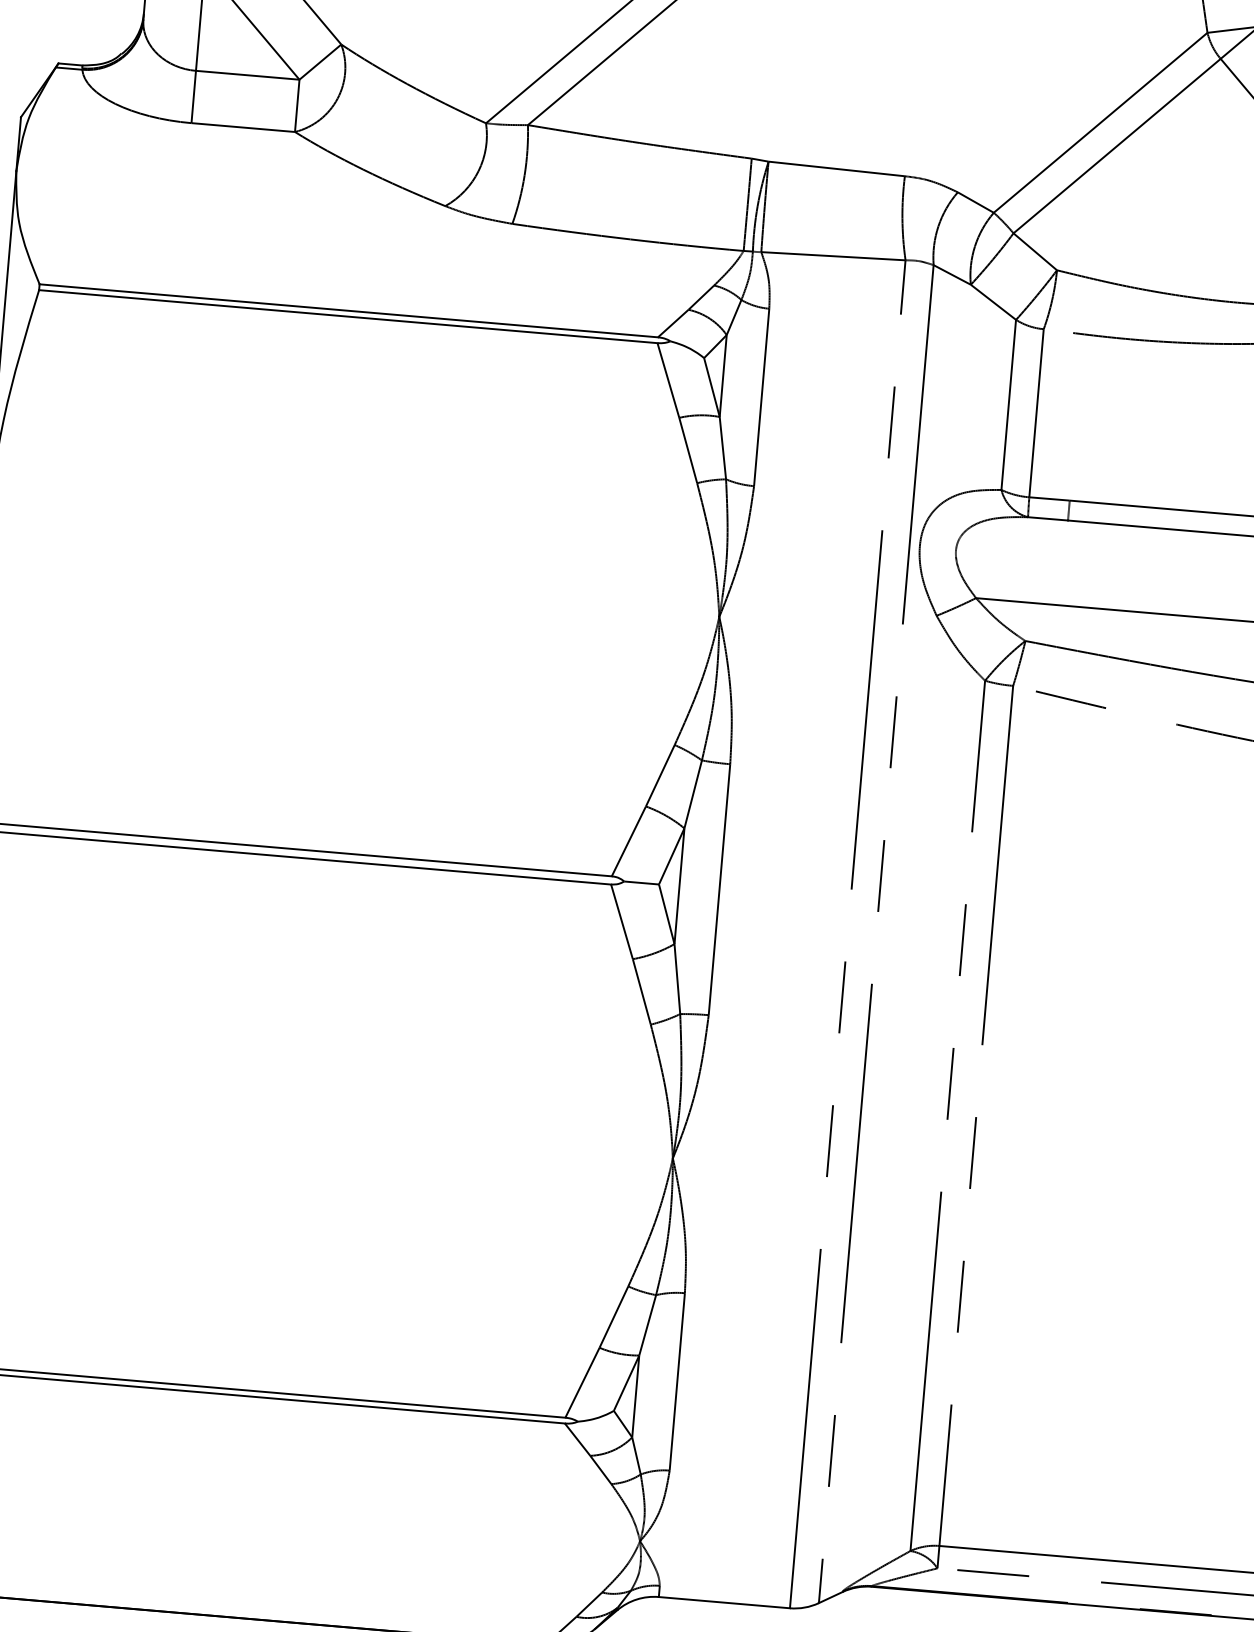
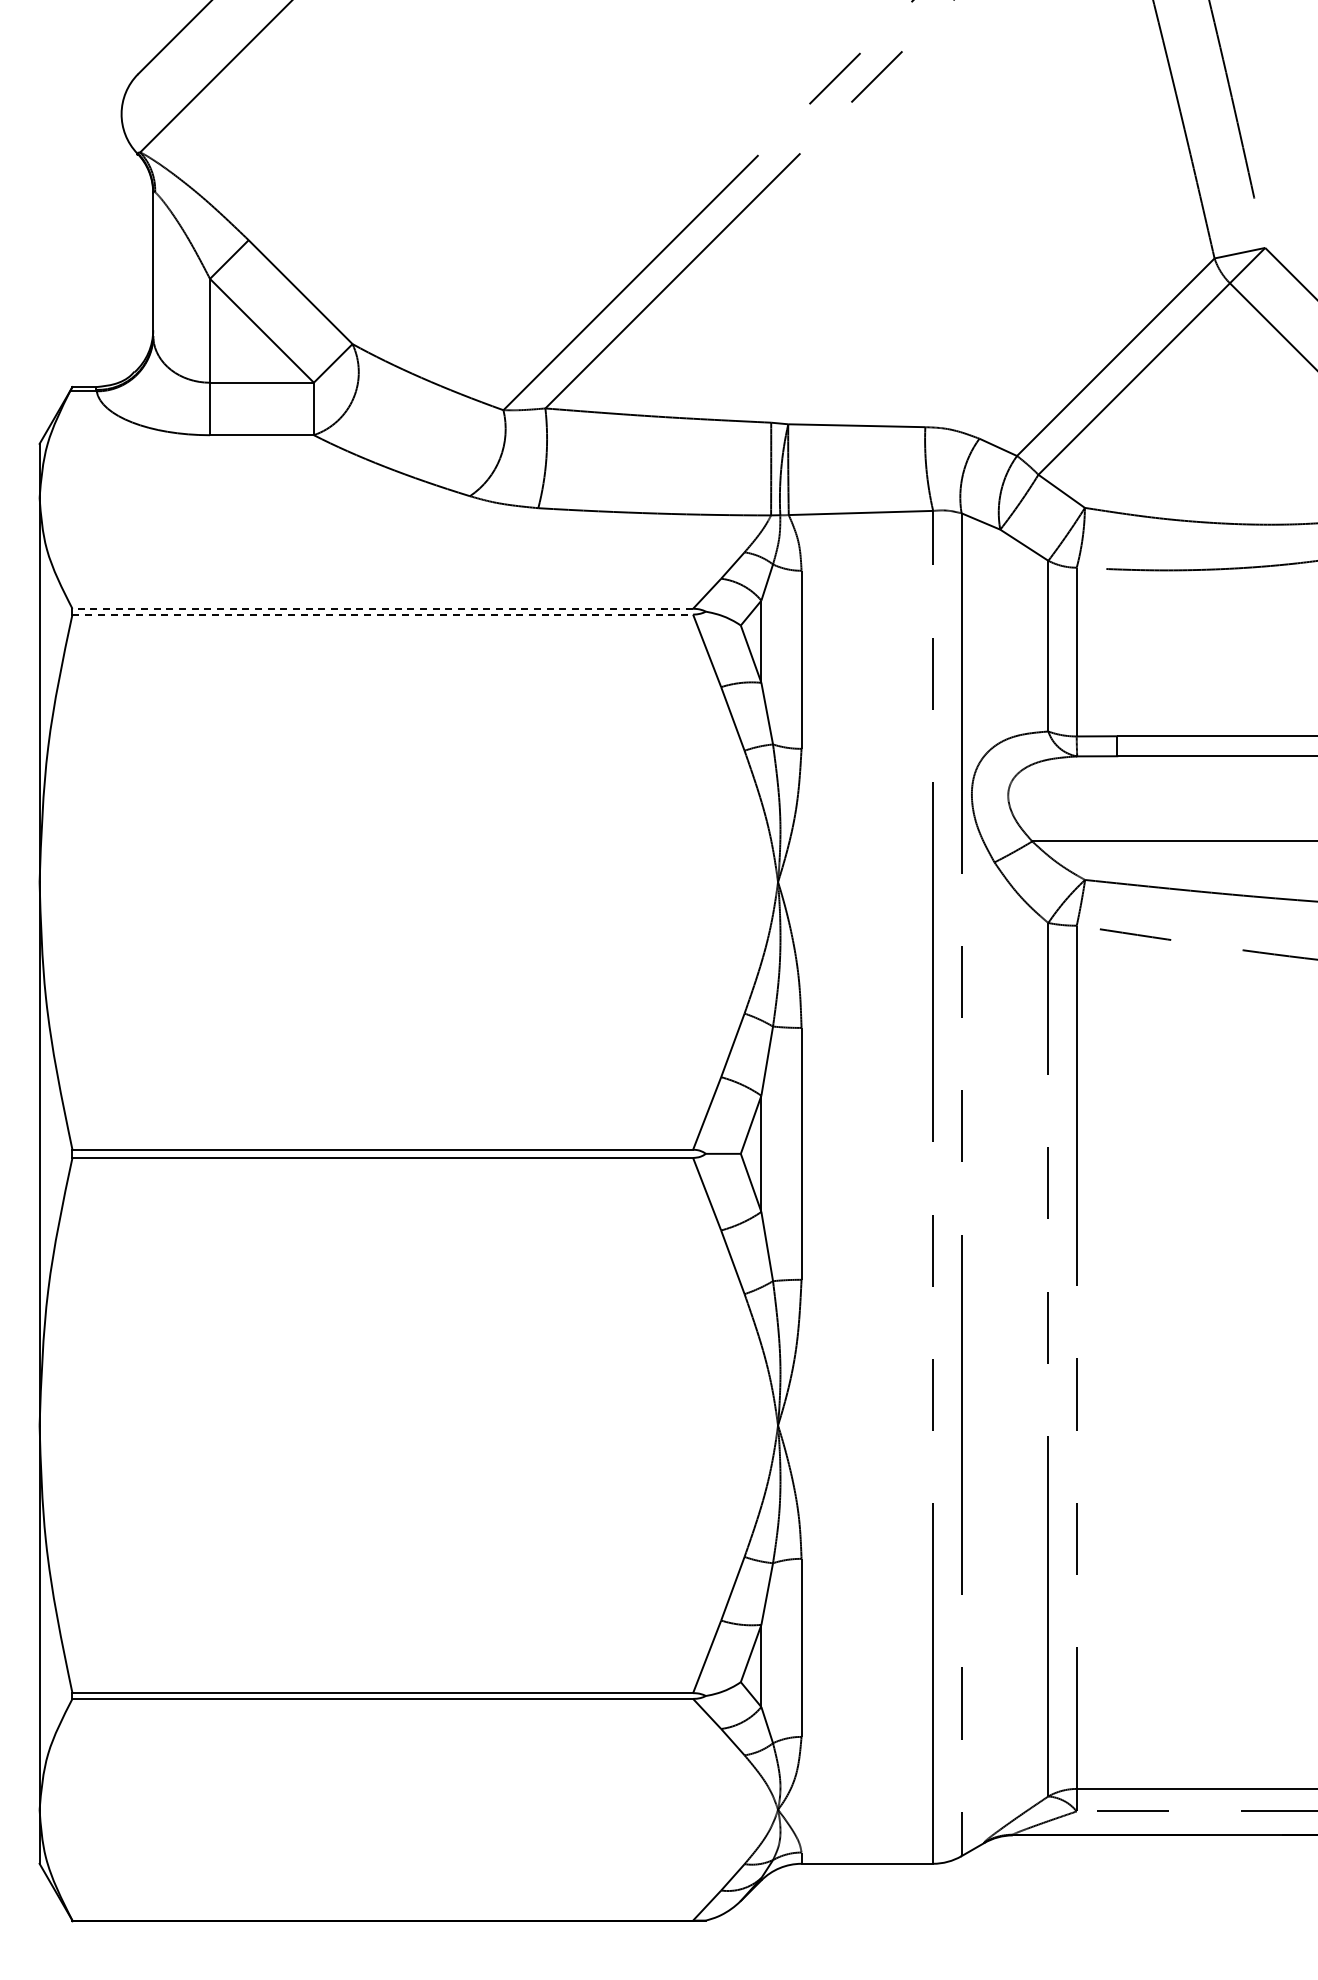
line: (348, 310) -> (382, 608), solid -> dashed
line: (349, 316) -> (383, 614), solid -> dashed

